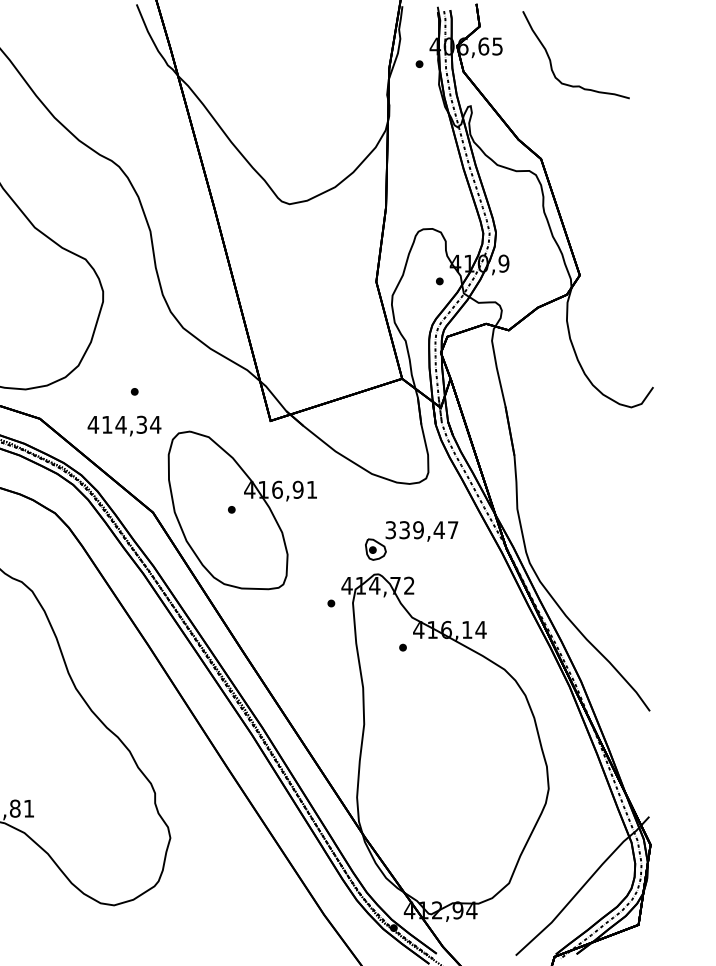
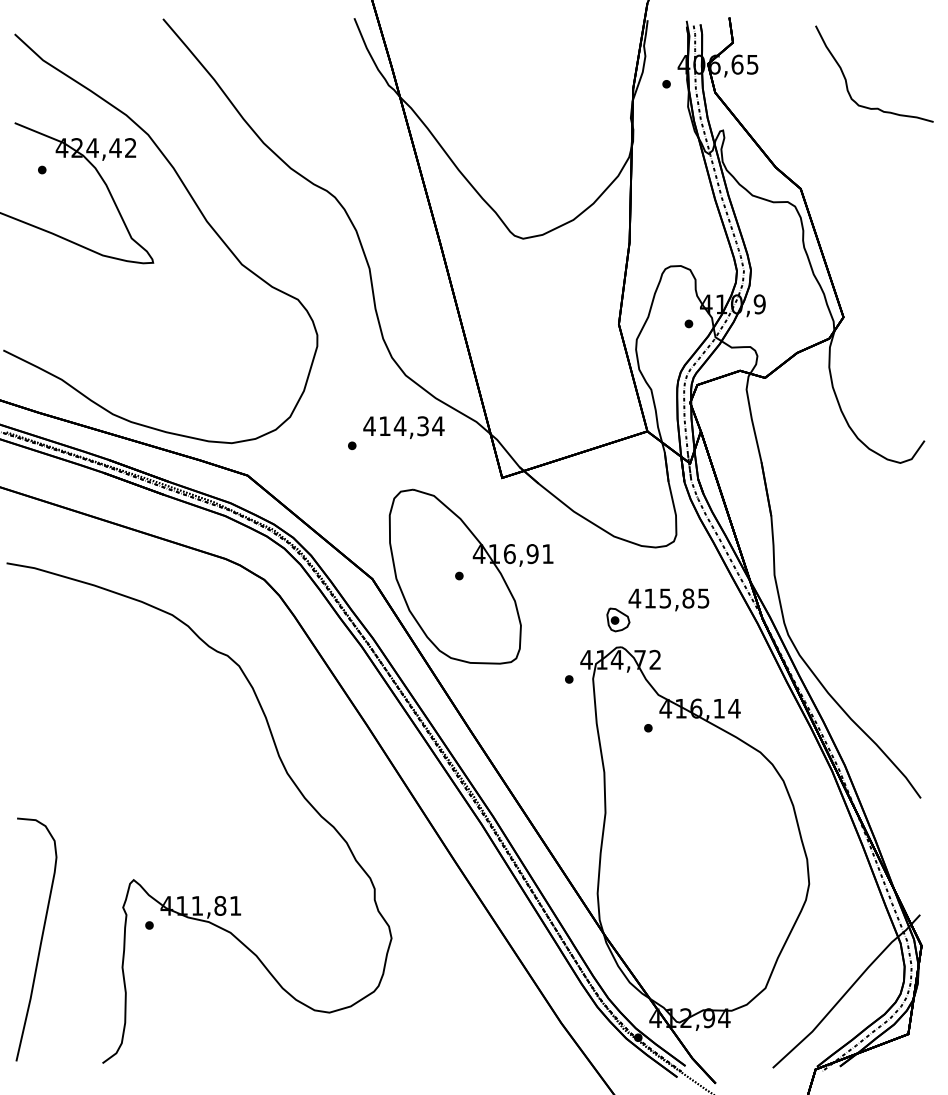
curve: (550, 59) -> (846, 78), moved
text: (124, 425) -> (403, 427), moved
text: (421, 530) -> (668, 598), 339,47 -> 415,85

